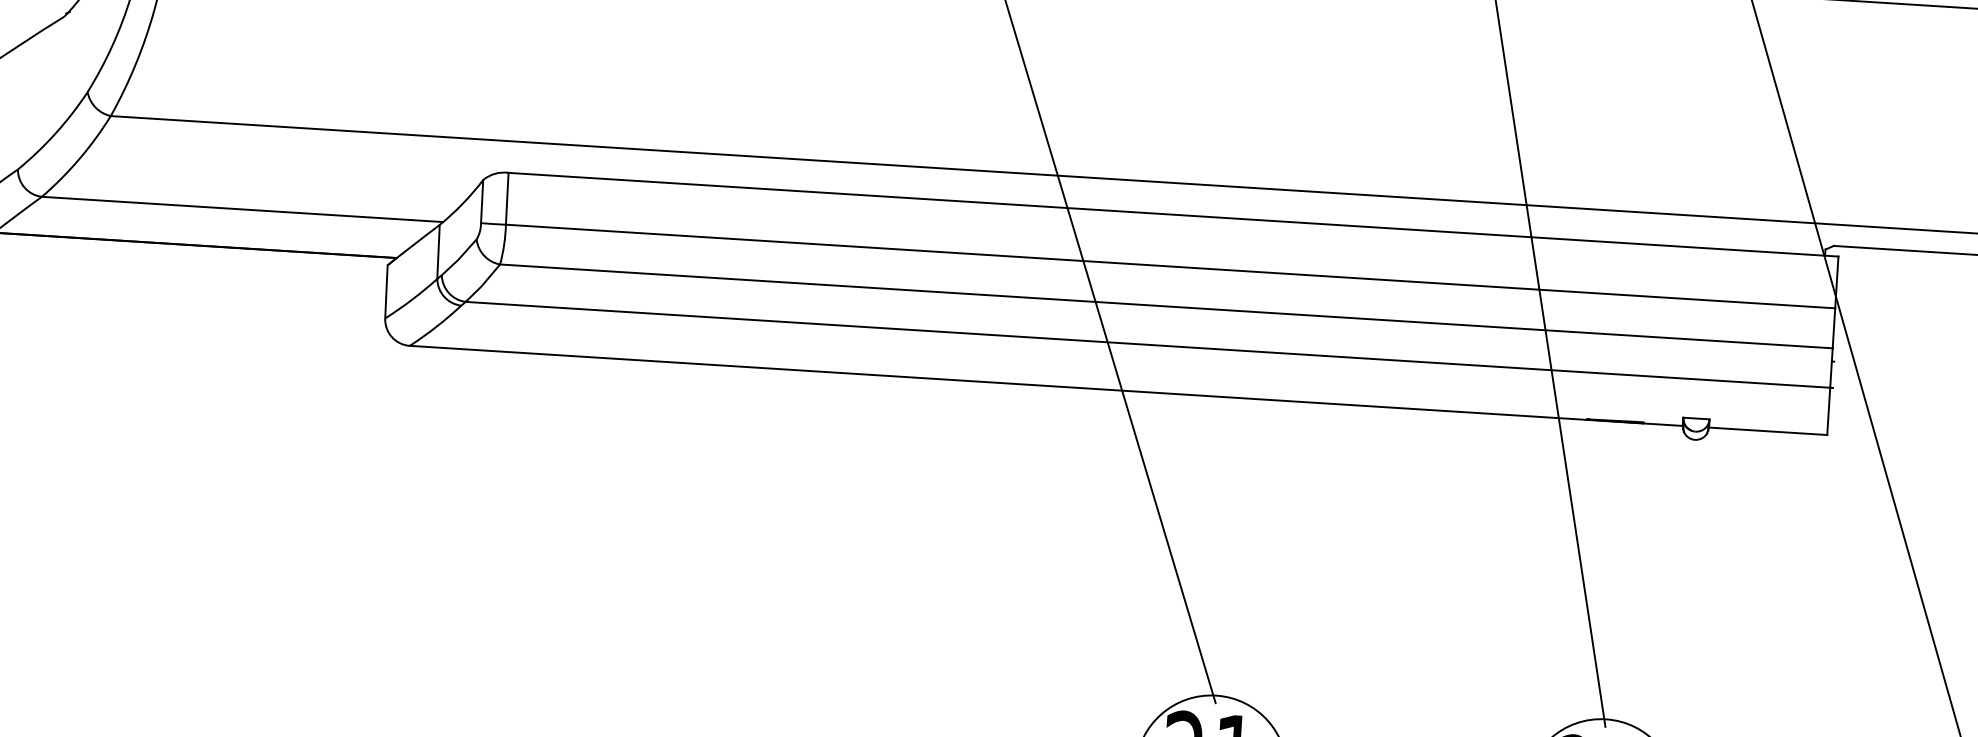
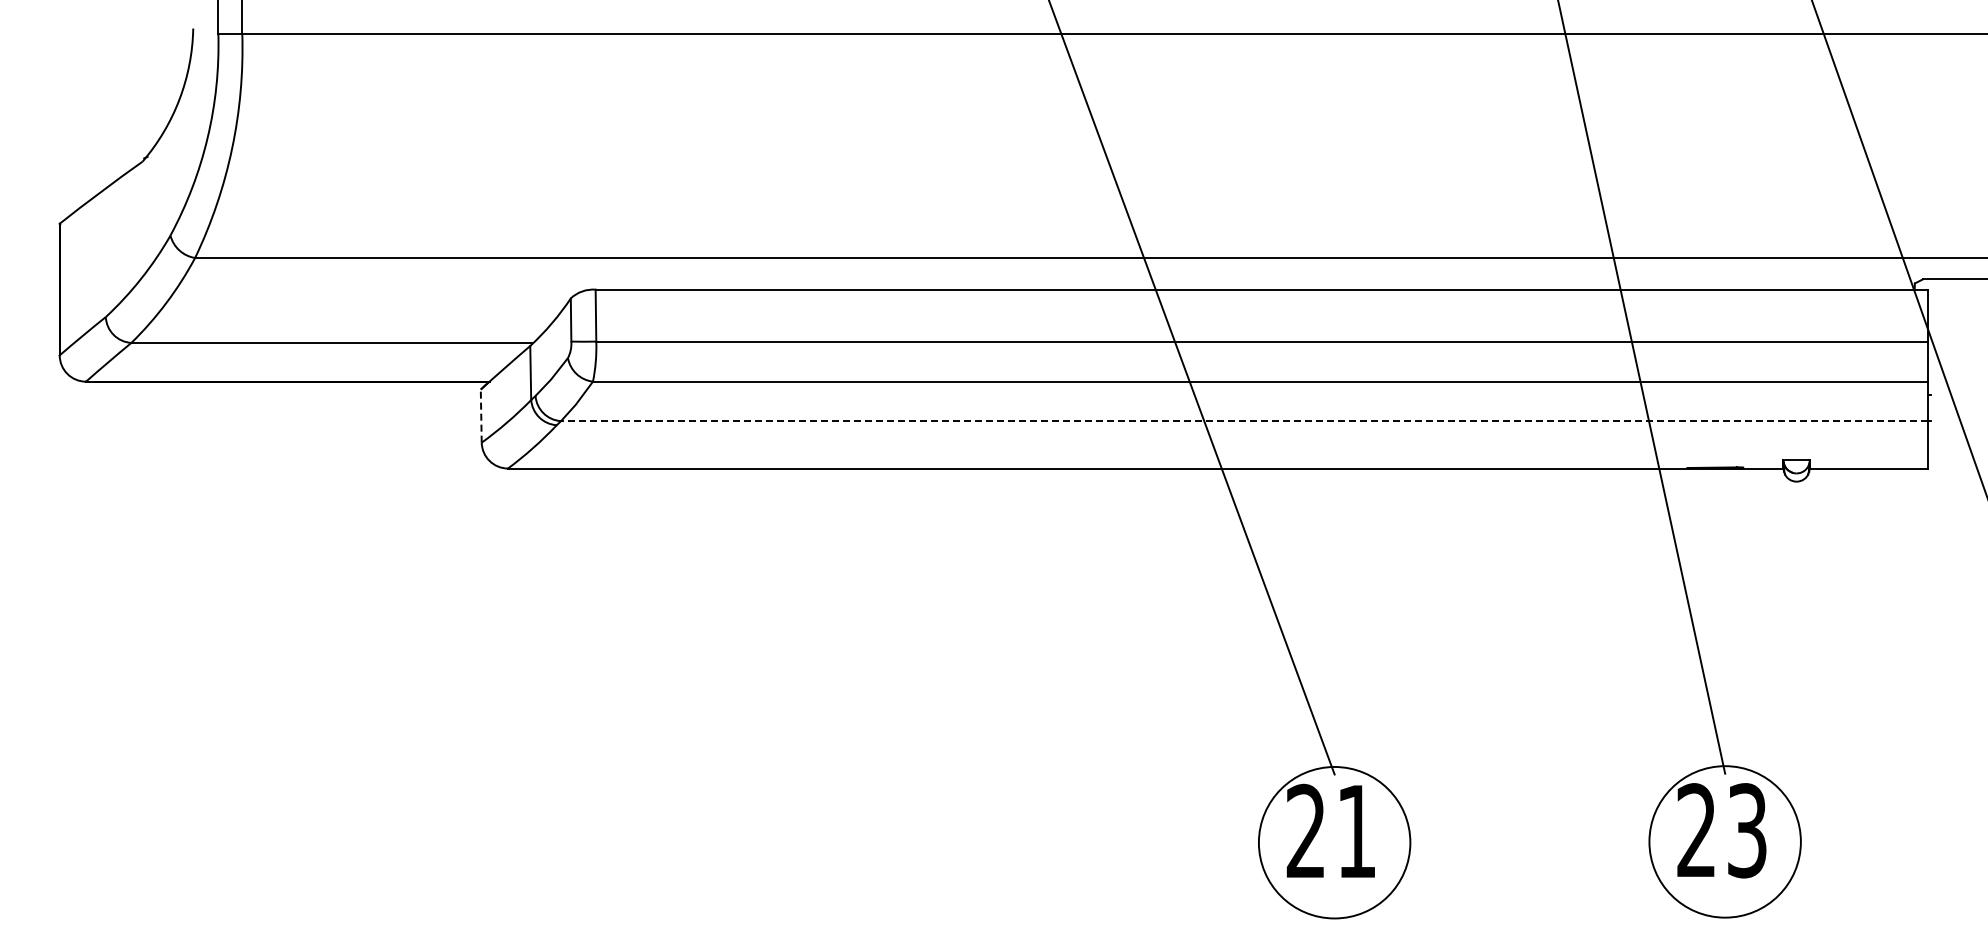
line: (386, 292) -> (481, 416), solid -> dashed
line: (1147, 345) -> (1244, 421), solid -> dashed

